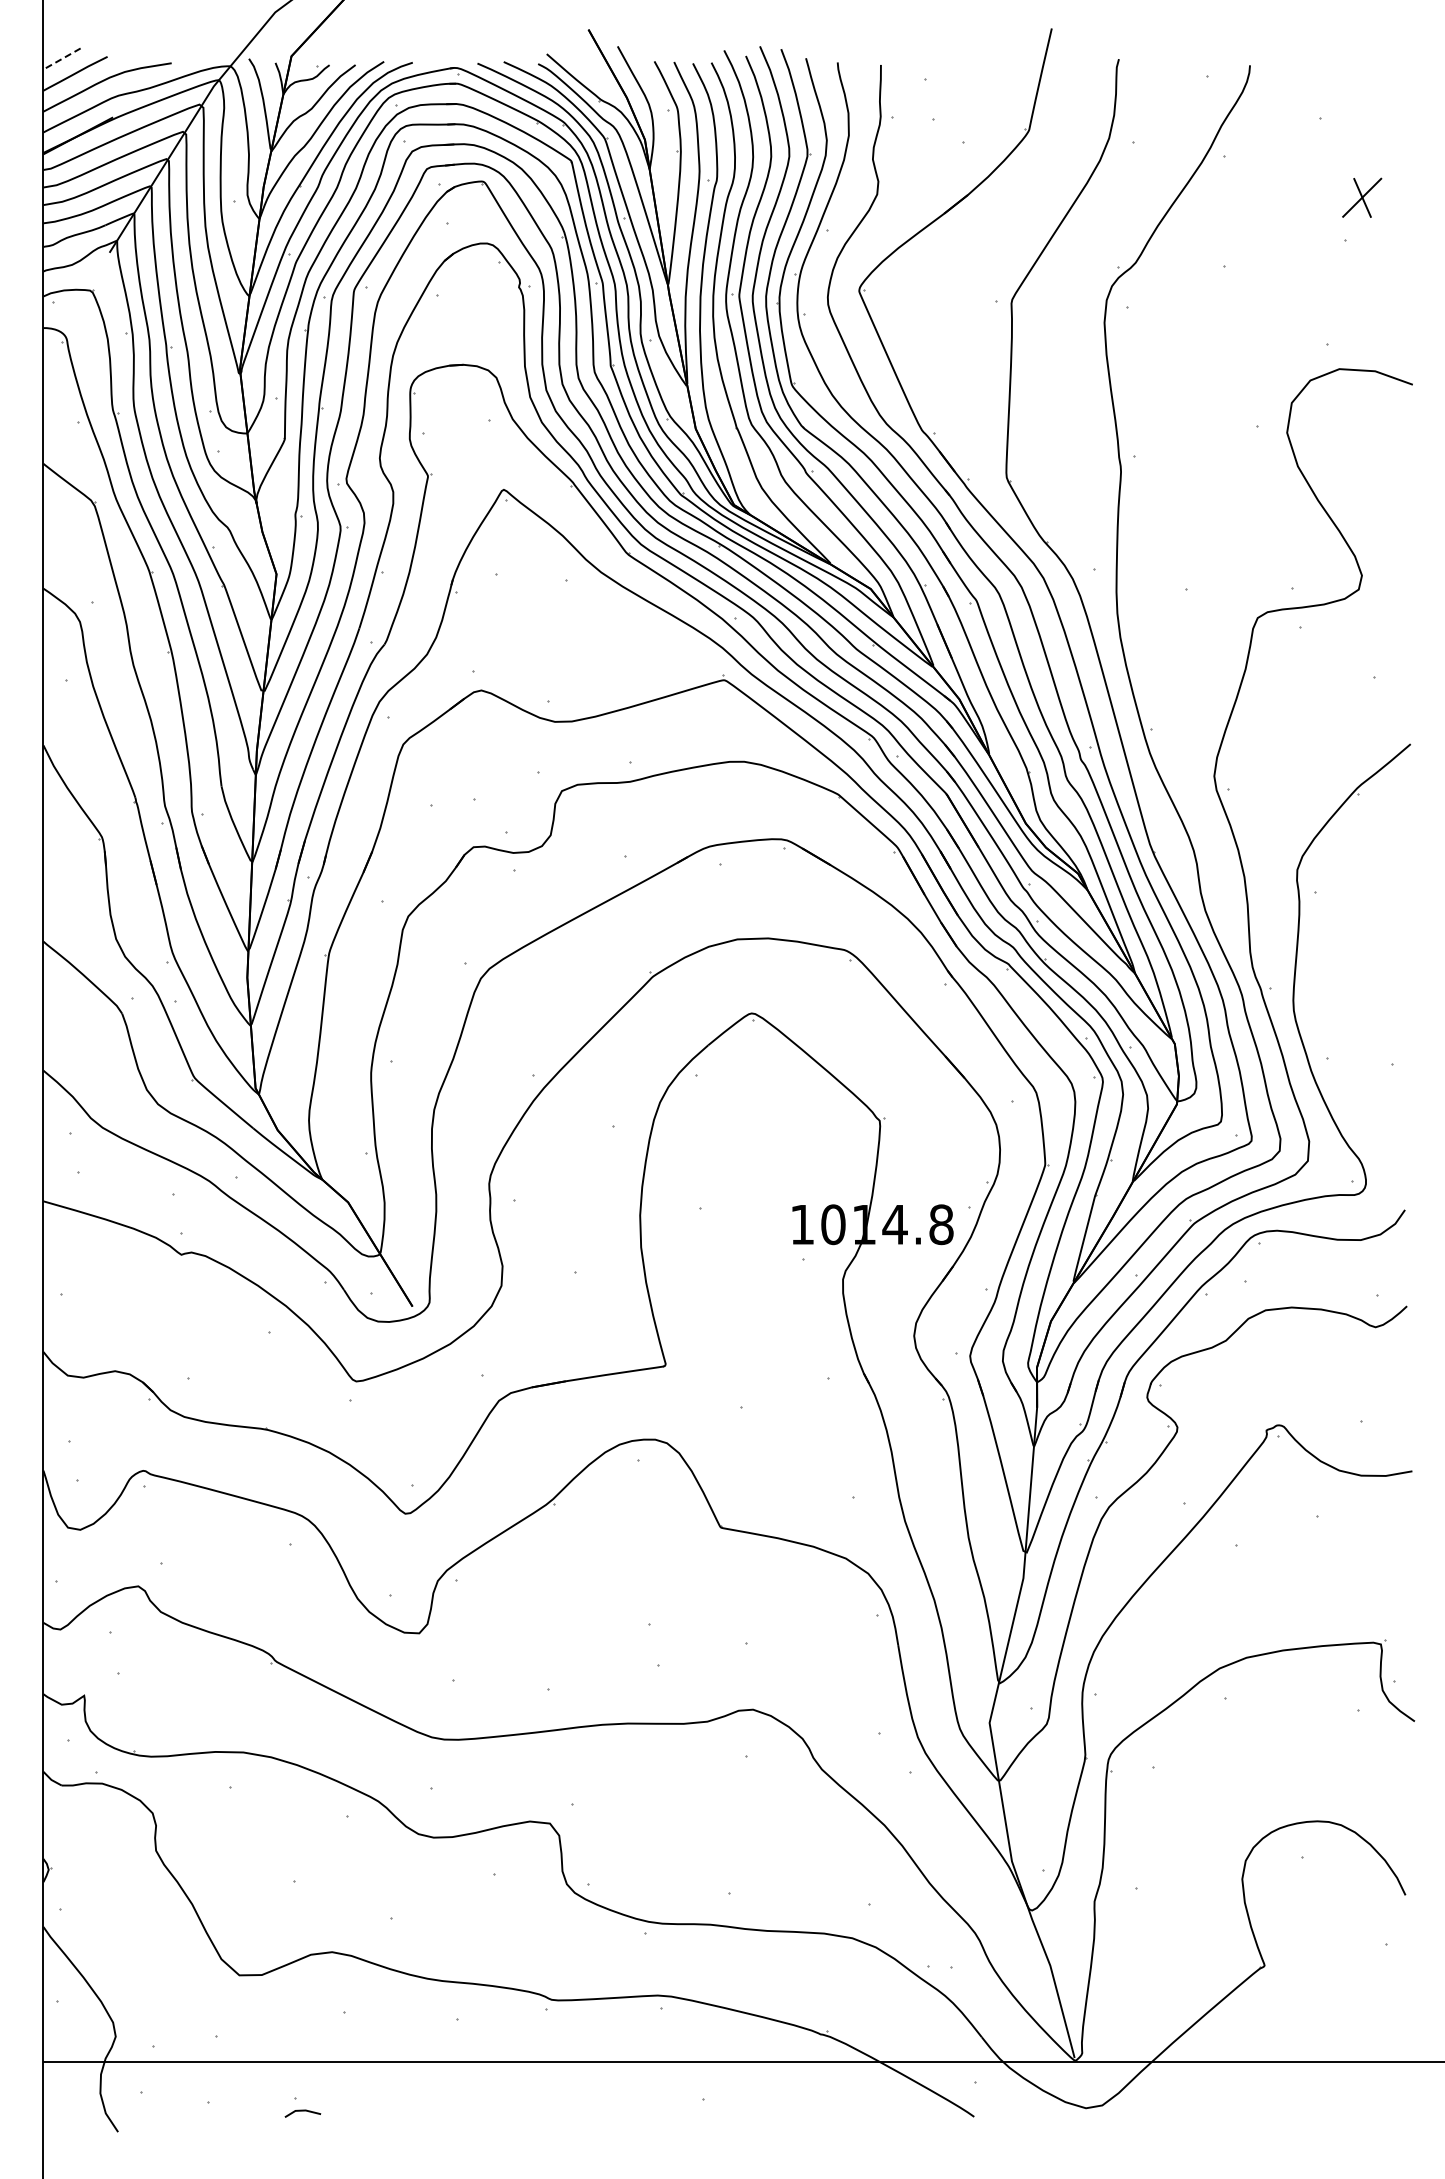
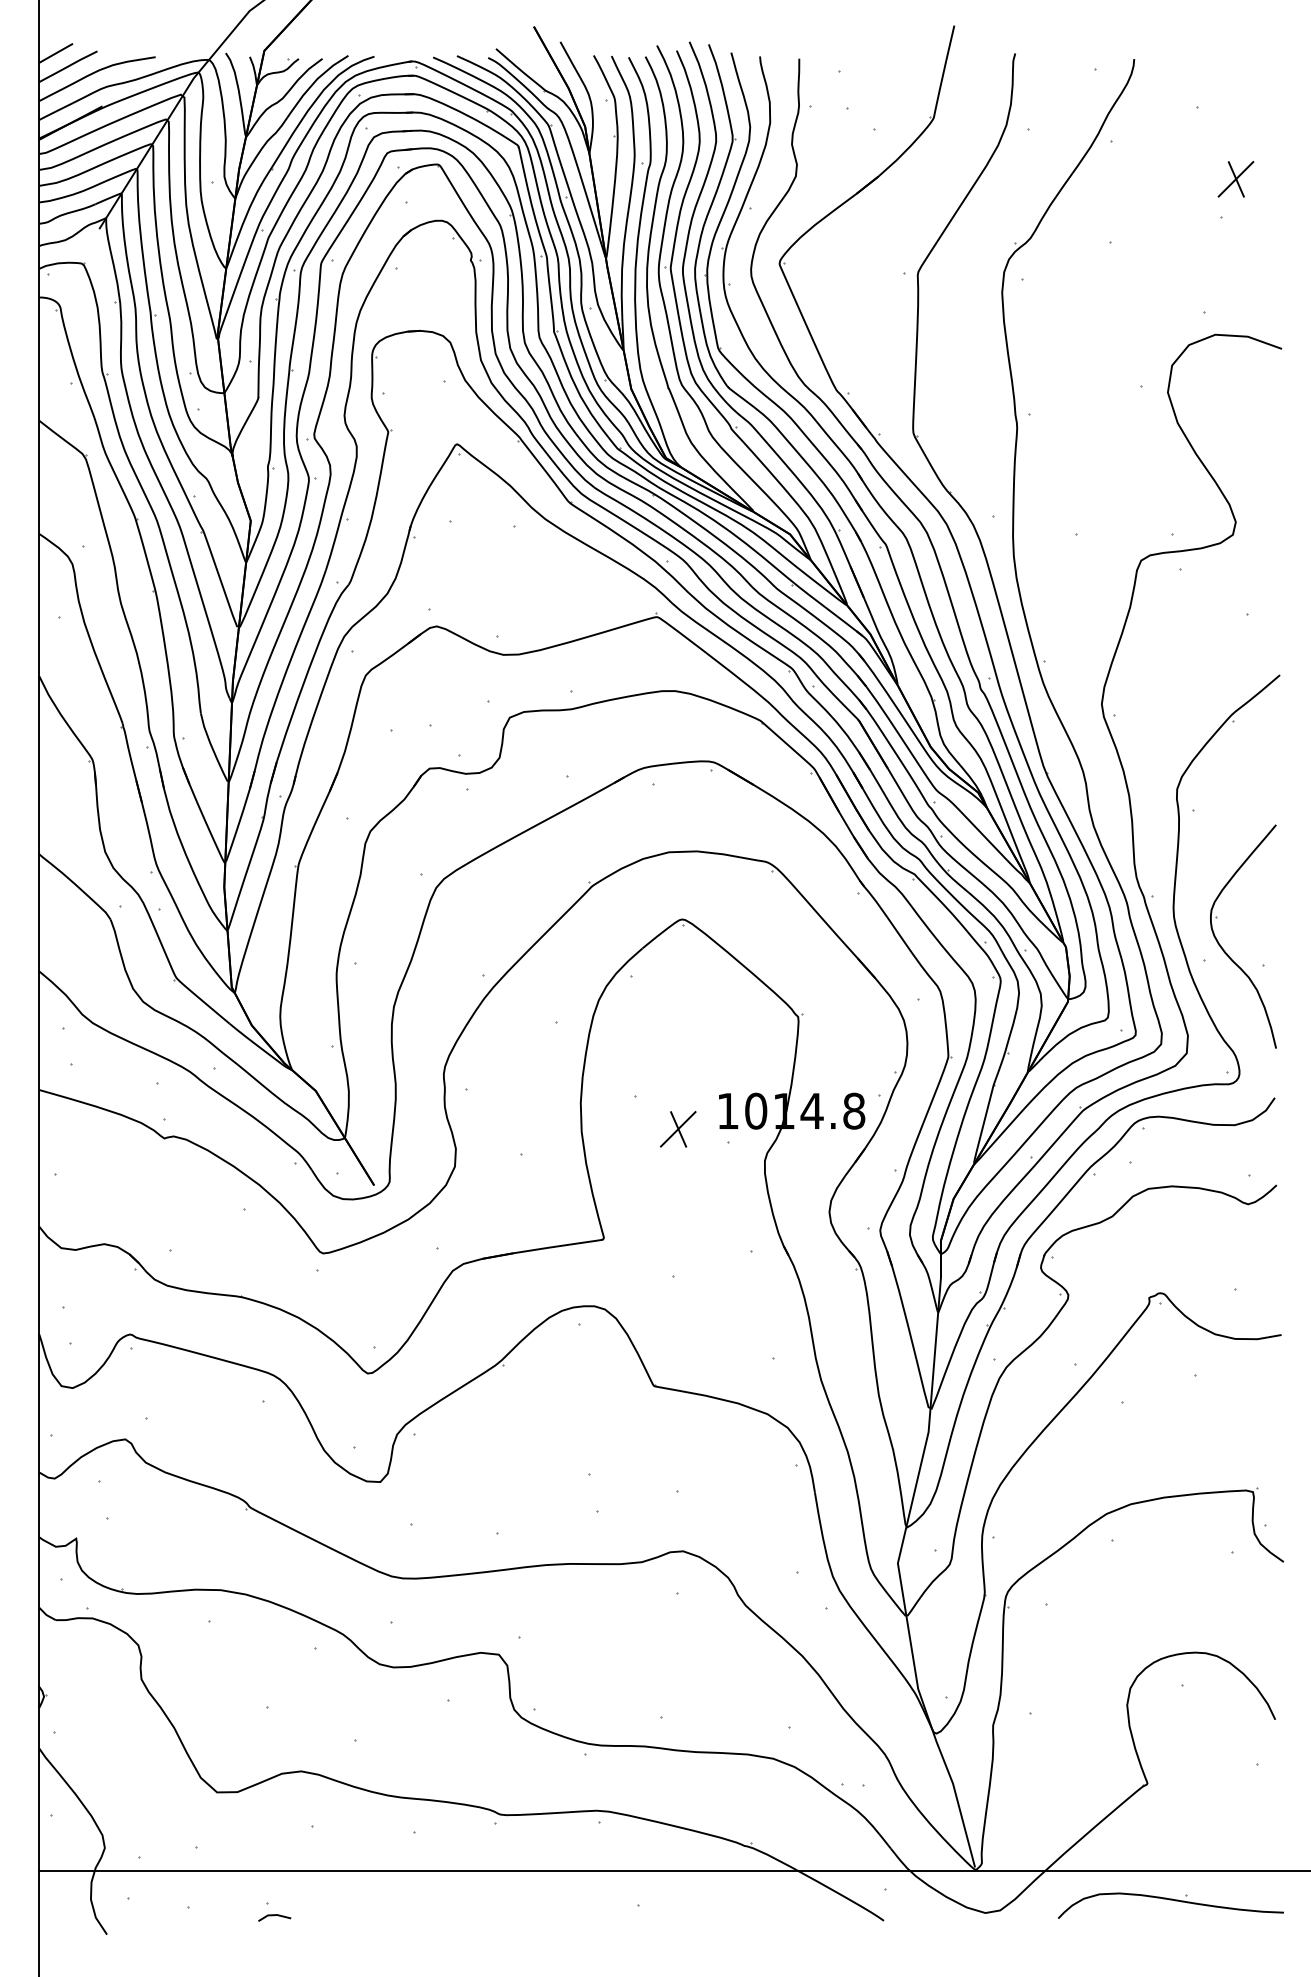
line: (61, 59) -> (55, 53), dashed -> solid
part: (1348, 1045) -> (1223, 948), added
part: (747, 1244) -> (678, 1129), added
part: (1290, 2099) -> (1170, 1905), added

